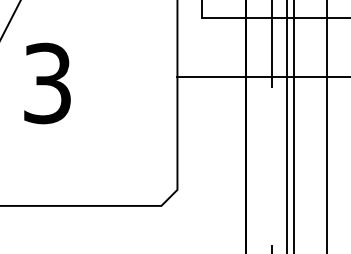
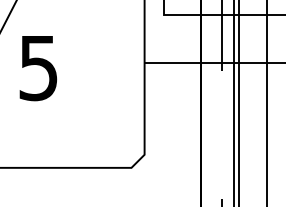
text: (47, 82) -> (38, 67), 3 -> 5

